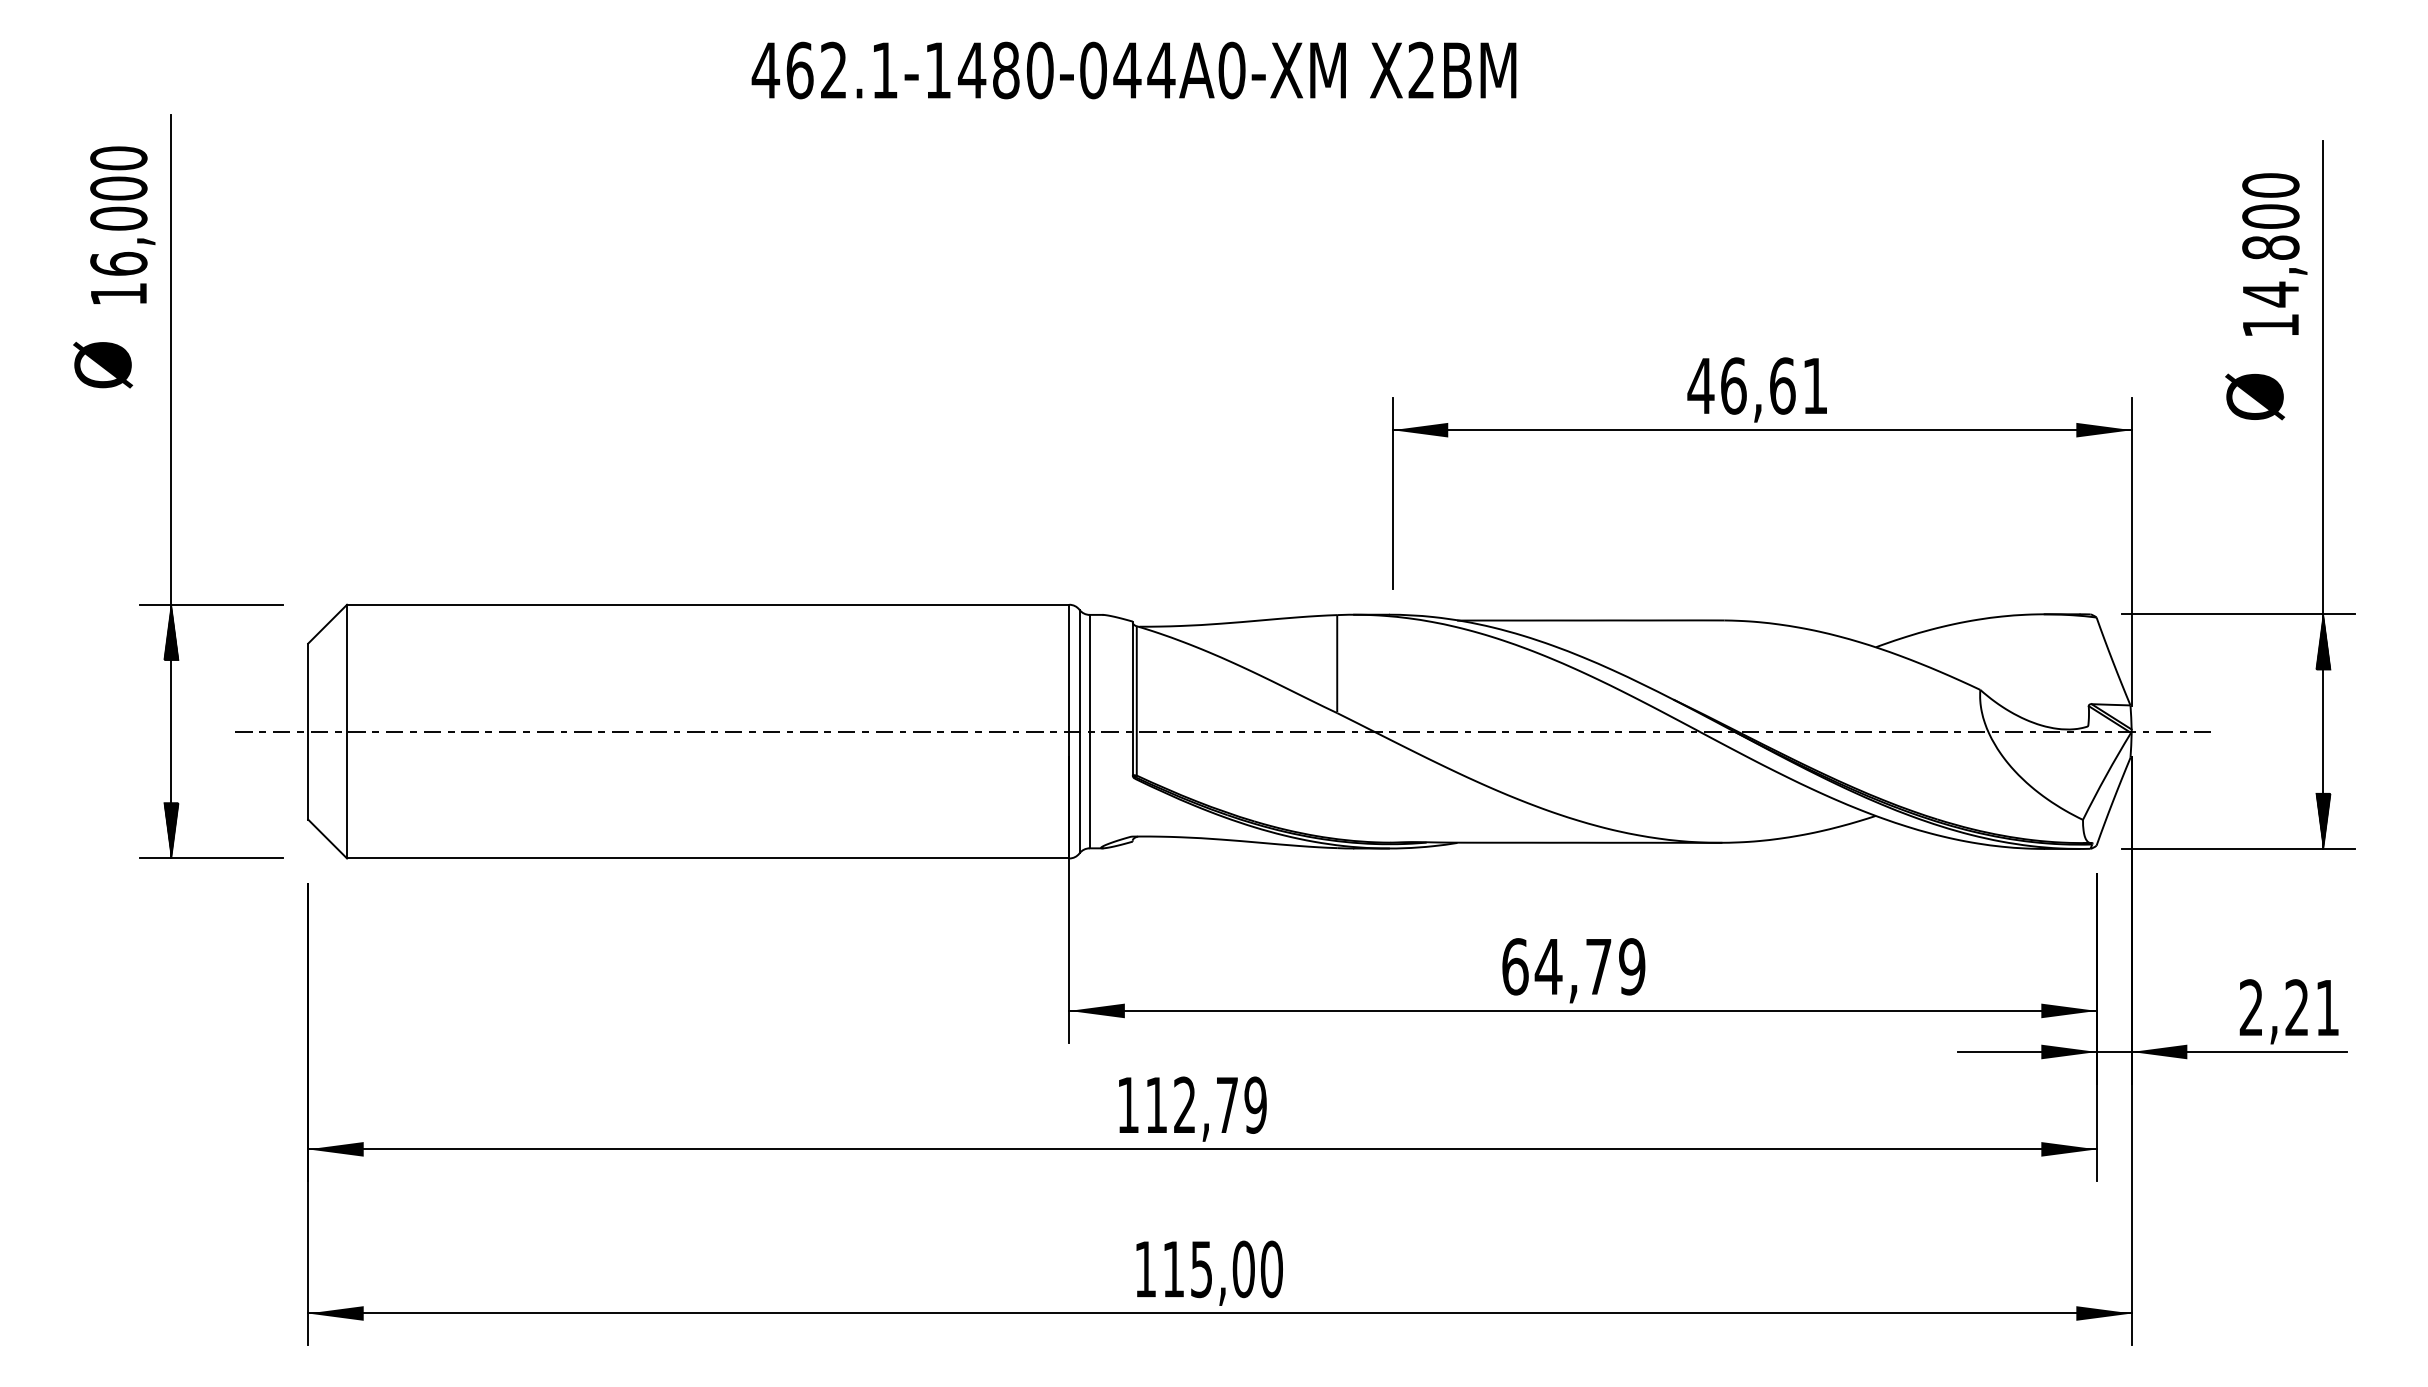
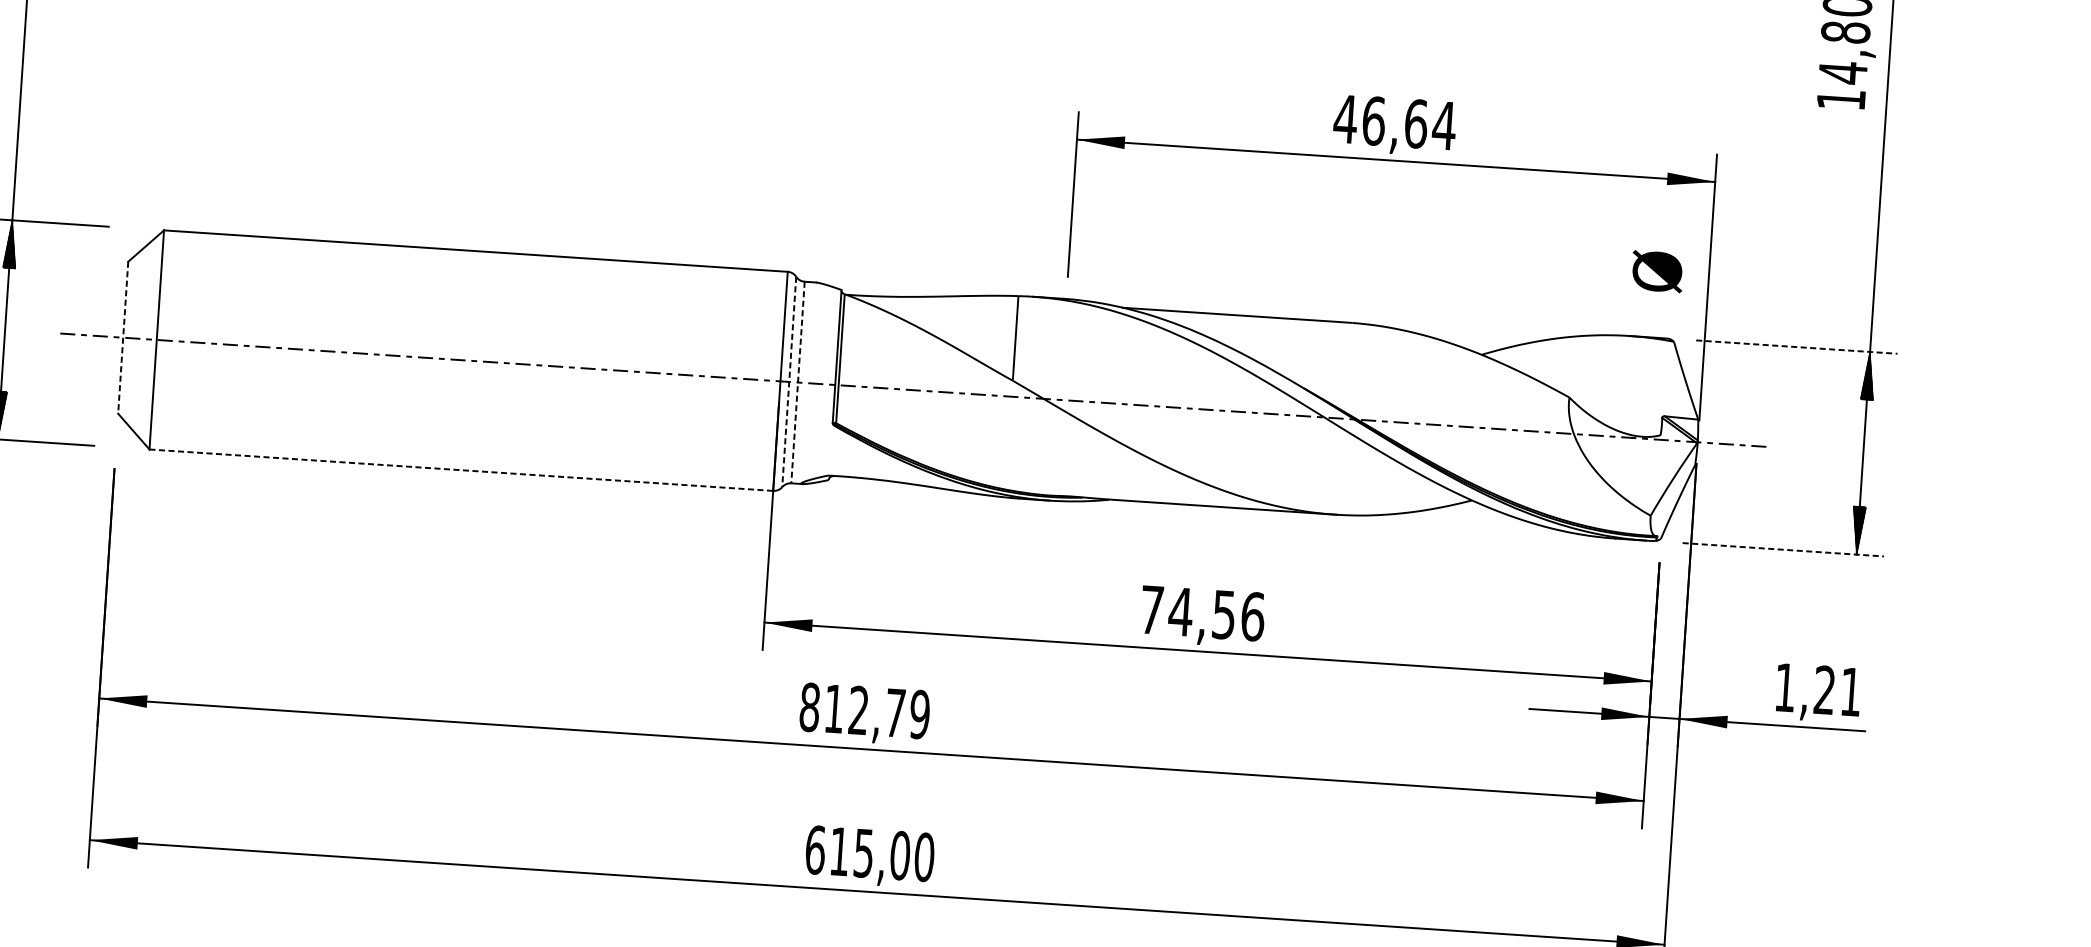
text: (1814, 385) -> (1443, 125), 46,61 -> 46,64
text: (2255, 396) -> (1657, 271), moved
line: (2238, 614) -> (1796, 347), solid -> dashed
line: (1079, 731) -> (789, 381), solid -> dashed
line: (1089, 731) -> (797, 382), solid -> dashed
line: (308, 732) -> (123, 338), solid -> dashed
line: (2238, 848) -> (1783, 549), solid -> dashed
line: (708, 858) -> (461, 470), solid -> dashed
text: (1573, 966) -> (1202, 613), 64,79 -> 74,56
text: (2250, 1007) -> (1784, 687), 2,21 -> 1,21
text: (1128, 1104) -> (810, 706), 112,79 -> 812,79
text: (1145, 1269) -> (815, 850), 115,00 -> 615,00

